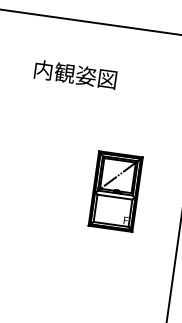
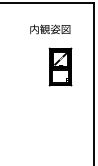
text: (75, 74) -> (50, 29), moved
part: (115, 190) -> (60, 66), moved

